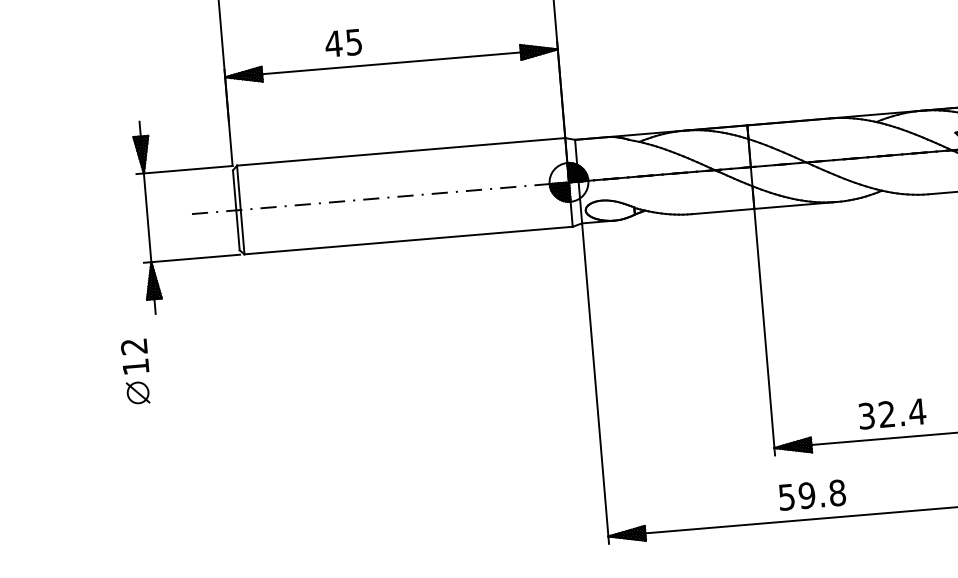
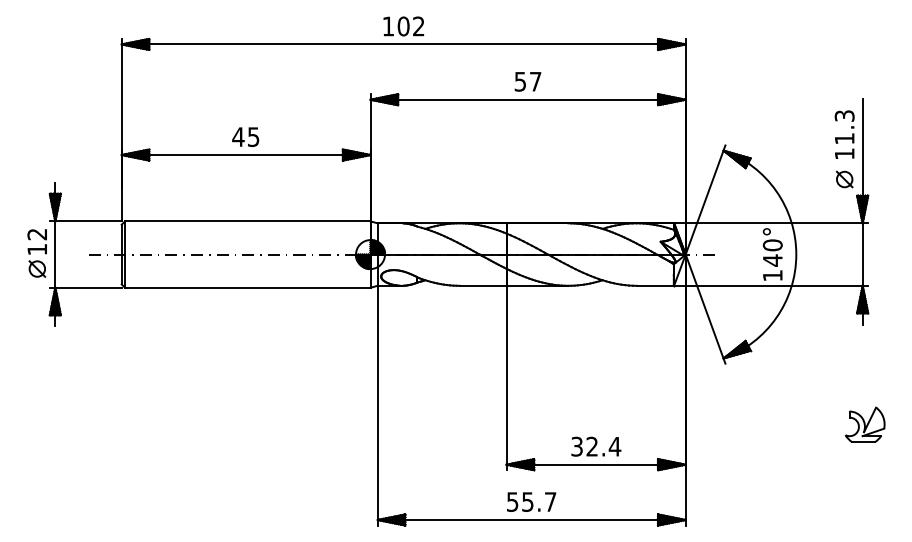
text: (343, 42) -> (245, 136), moved
part: (135, 372) -> (36, 253), moved
text: (821, 493) -> (538, 501), 59.8 -> 55.7

